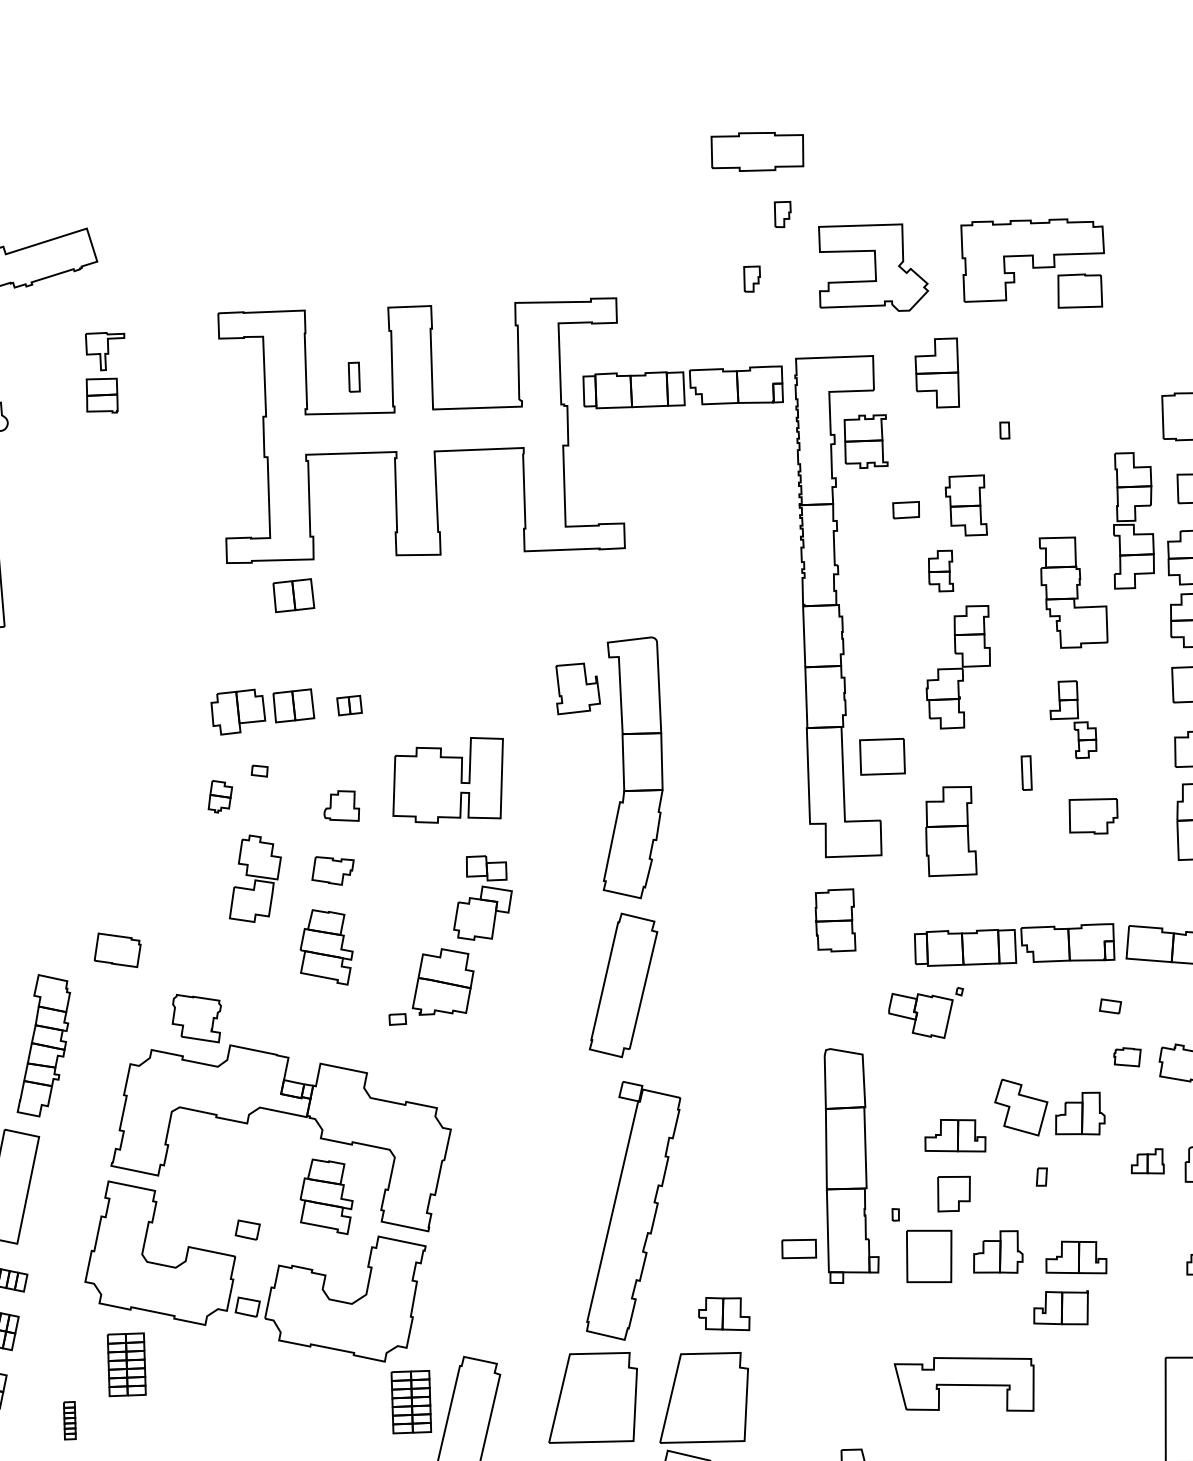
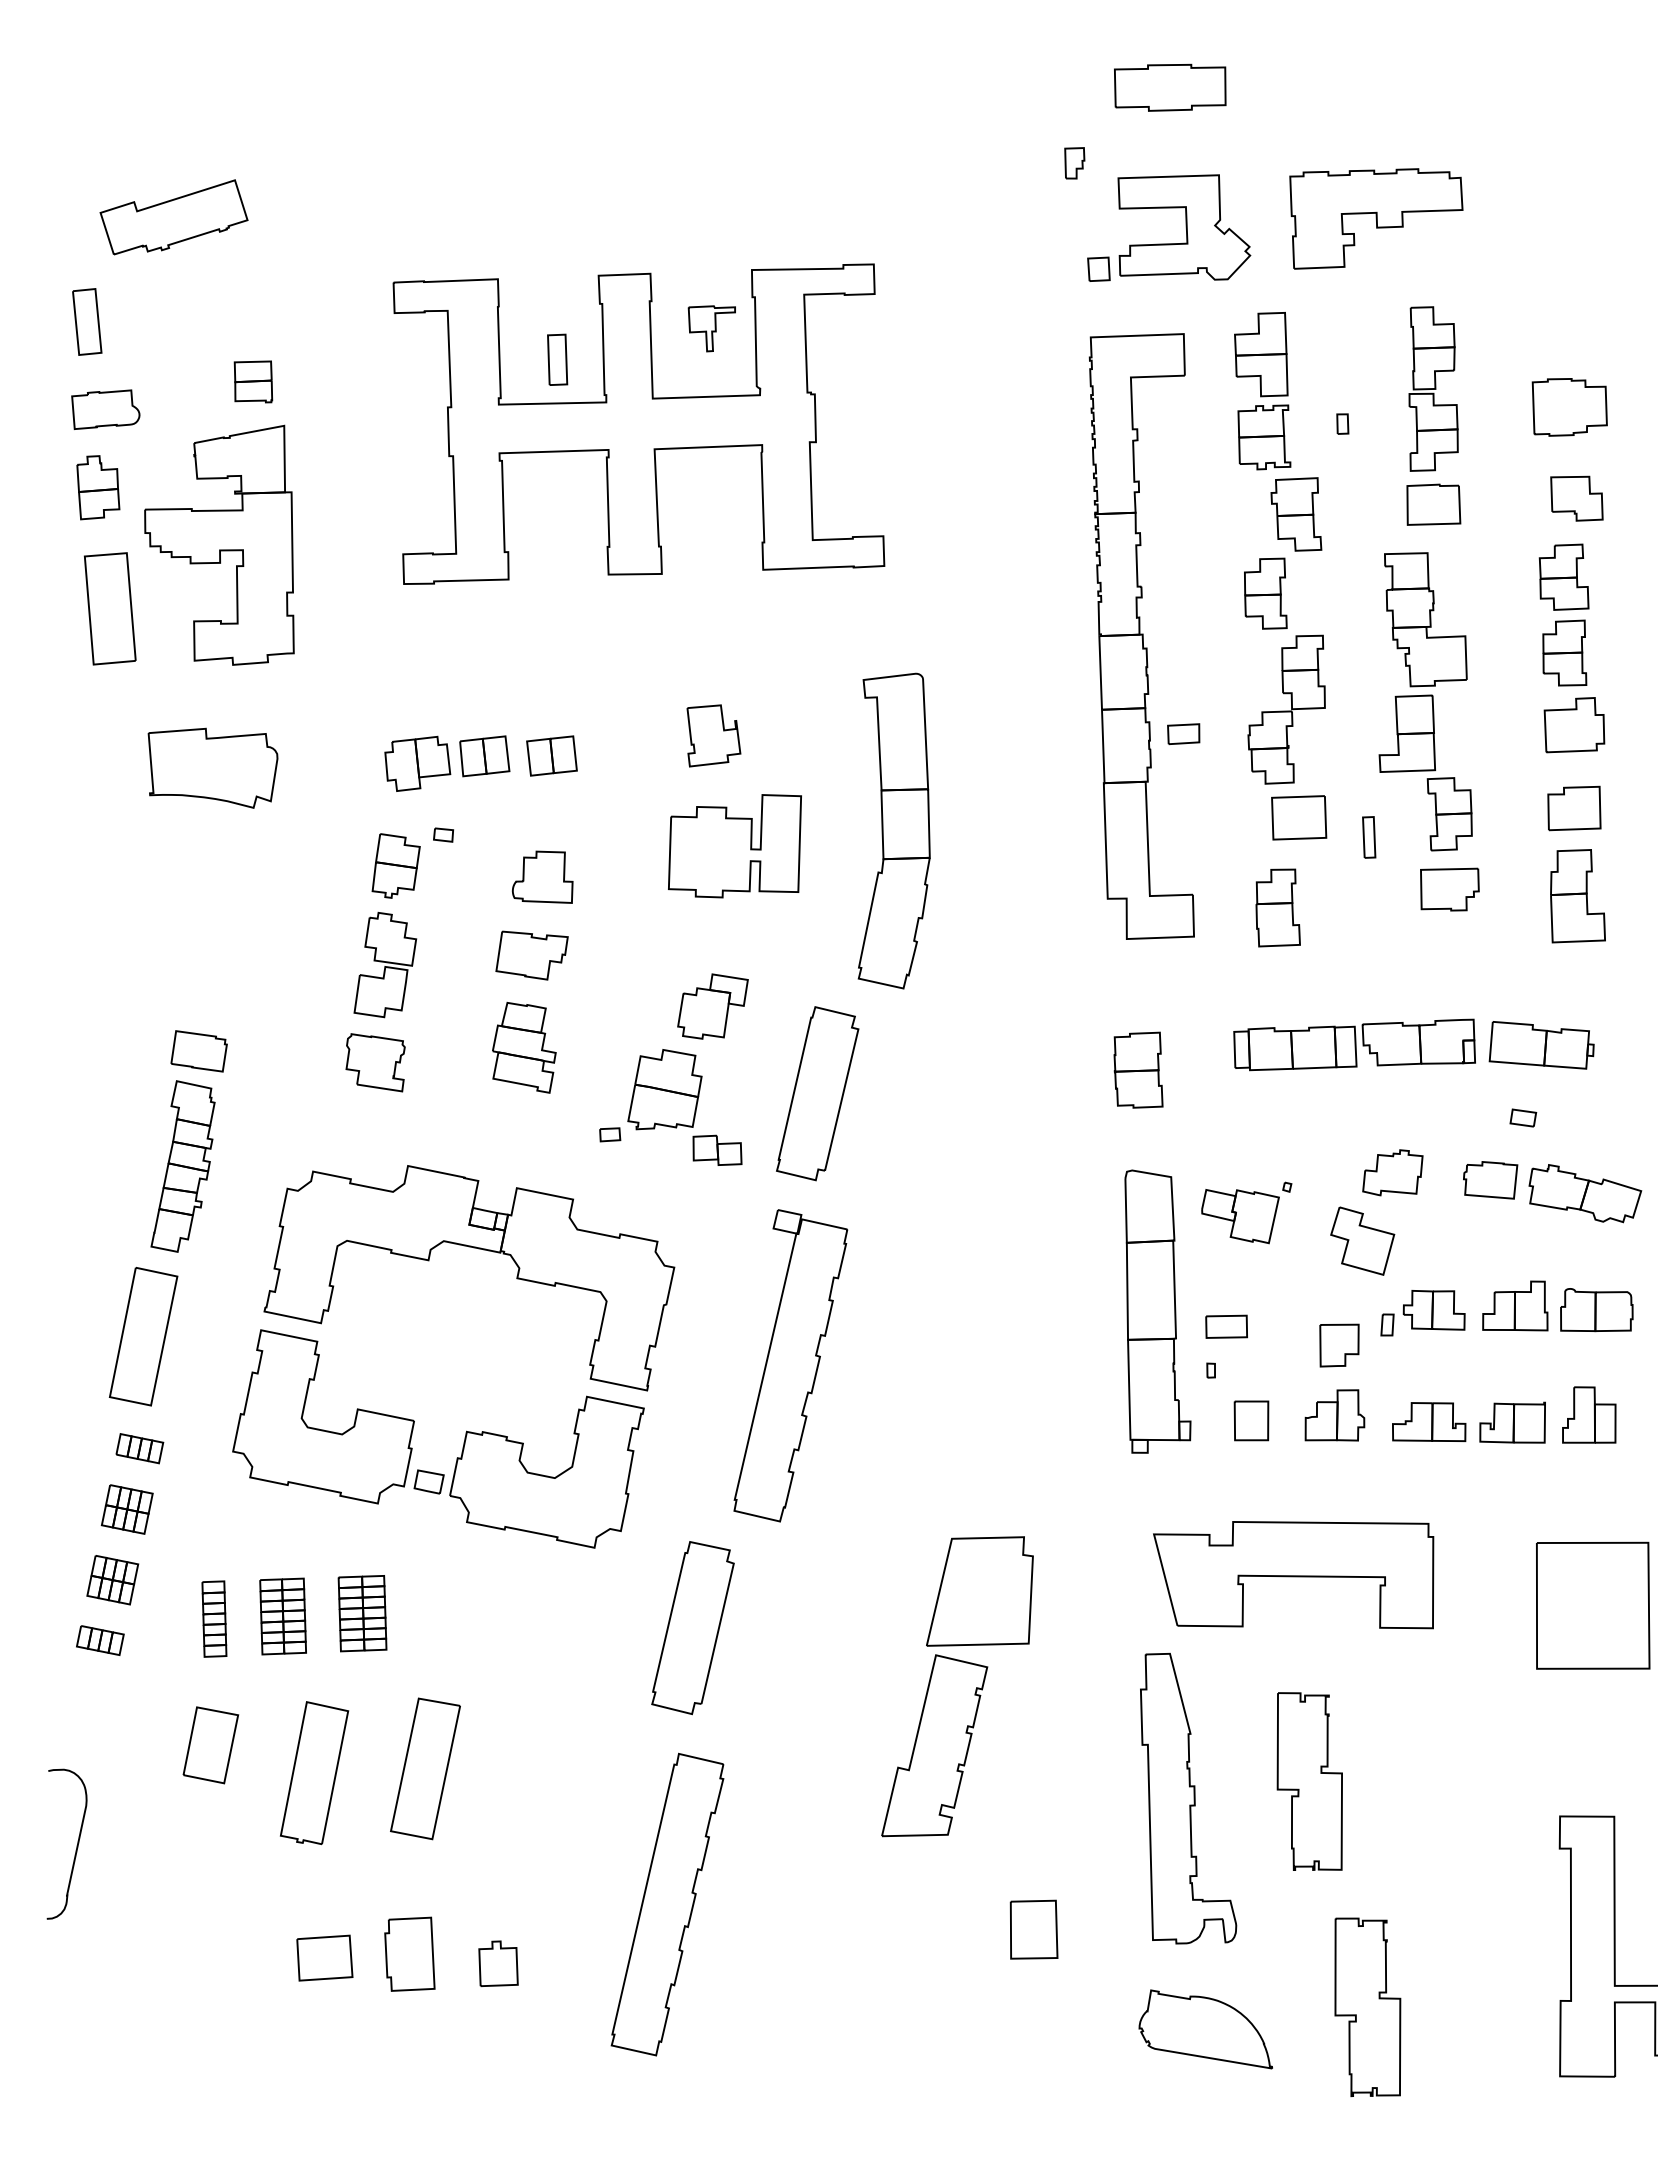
part: (757, 151) -> (1170, 87), moved
part: (751, 279) -> (1037, 241), removed
part: (1079, 290) -> (1433, 504), moved
part: (802, 301) -> (1098, 268), added
part: (104, 351) -> (711, 328), moved
part: (354, 377) -> (557, 359), size x1.43
part: (683, 387) -> (954, 371), removed
part: (866, 441) -> (1264, 437), moved
part: (905, 510) -> (1183, 734), moved
part: (1133, 520) -> (1433, 388), moved
part: (74, 530) -> (219, 544), added
part: (940, 570) -> (1265, 593), size x1.43
part: (293, 595) -> (484, 623), removed
part: (577, 688) -> (713, 735), moved
part: (349, 705) -> (551, 755), size x1.67
part: (68, 715) -> (212, 767), added
part: (1073, 719) -> (1425, 772), size x1.67
part: (882, 756) -> (1299, 817), moved
part: (447, 780) -> (734, 846), moved
part: (219, 796) -> (395, 865), size x1.67
part: (341, 805) -> (542, 876), size x1.43
part: (950, 831) -> (1277, 907), size x0.71
part: (486, 867) -> (717, 1149), moved
part: (332, 870) -> (531, 955), size x1.43
part: (255, 878) -> (385, 964), moved
part: (835, 919) -> (1138, 1069), moved
part: (117, 950) -> (198, 1051), moved
part: (623, 985) -> (817, 1093), moved
part: (1110, 1005) -> (1523, 1117), moved
part: (925, 1012) -> (1246, 1212), moved
part: (196, 1018) -> (375, 1062), moved
part: (1046, 1050) -> (1392, 1172), added
part: (1127, 1057) -> (1490, 1180), size x1.67
part: (1079, 1113) -> (1433, 1248), removed
part: (955, 1136) -> (1283, 1275), removed
part: (1147, 1160) -> (1515, 1305), size x1.67
part: (954, 1194) -> (1339, 1345), moved
part: (326, 1196) -> (524, 1348), removed
part: (633, 1210) -> (790, 1365), moved
part: (247, 1229) -> (428, 1388), removed
part: (799, 1248) -> (1226, 1326), moved
part: (929, 1256) -> (1251, 1420), size x0.62
part: (1060, 1307) -> (1512, 1422), moved
part: (723, 1314) -> (1433, 1310), moved
part: (126, 1364) -> (282, 1616), moved
part: (963, 1384) -> (1293, 1575), size x1.67
part: (592, 1397) -> (845, 1591), removed
part: (411, 1402) -> (362, 1613), moved
part: (69, 1420) -> (214, 1618), size x1.67

